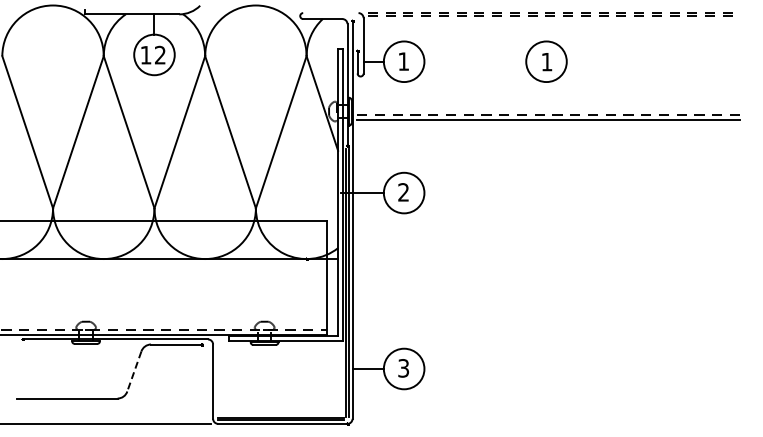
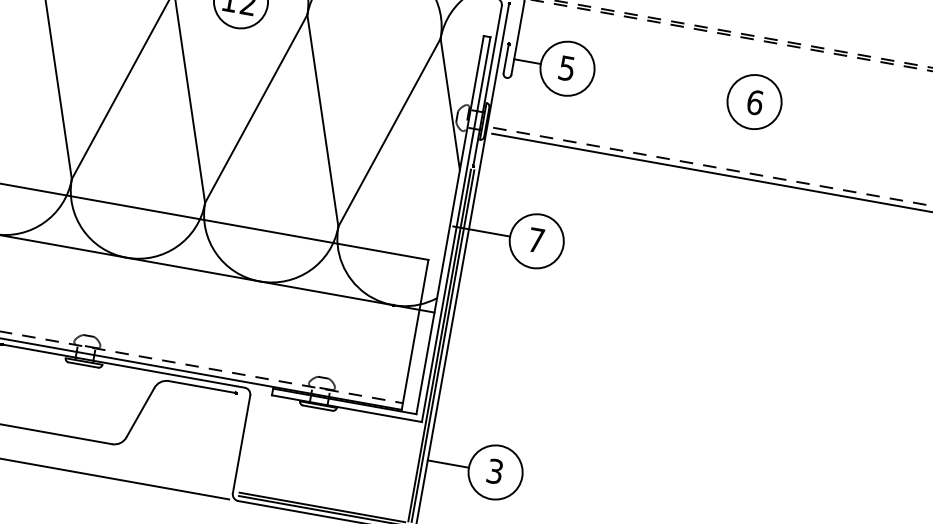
text: (403, 61) -> (566, 68), 1 -> 5
text: (546, 61) -> (754, 101), 1 -> 6
text: (403, 192) -> (536, 240), 2 -> 7
line: (134, 371) -> (140, 412), dashed -> solid

